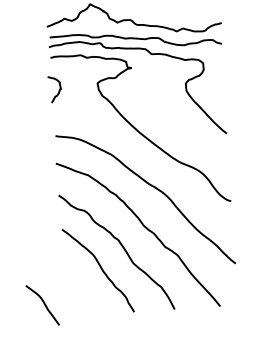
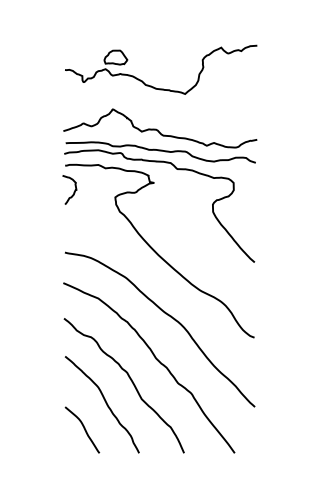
curve: (59, 88) -> (74, 189), moved
curve: (43, 303) -> (83, 428), moved

